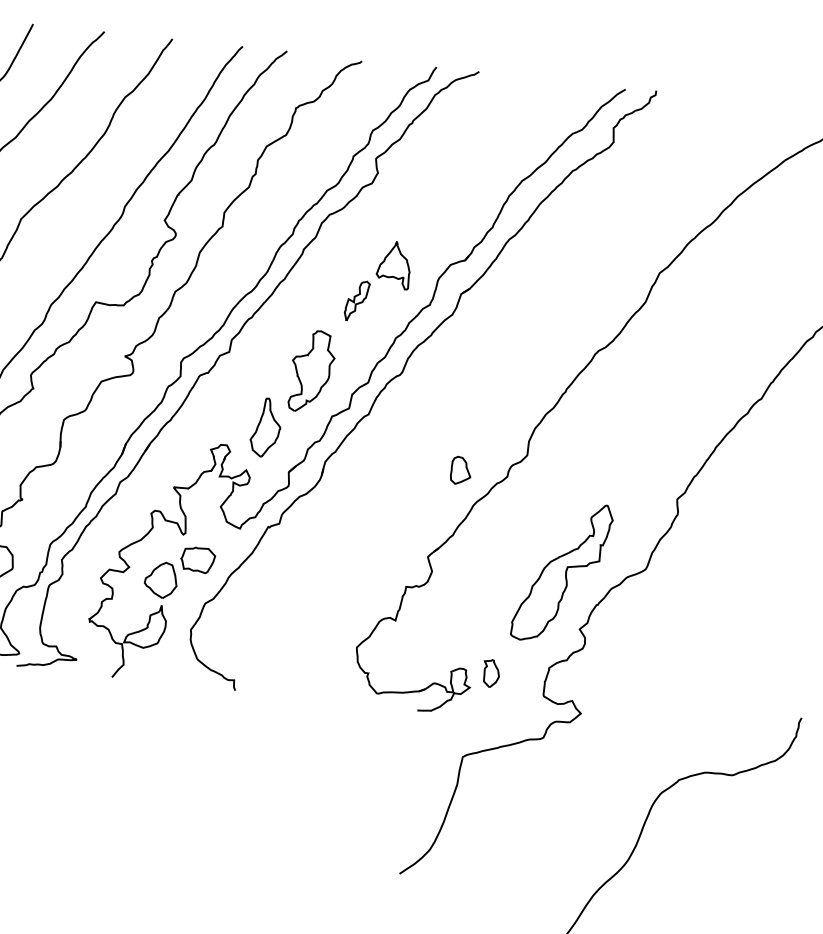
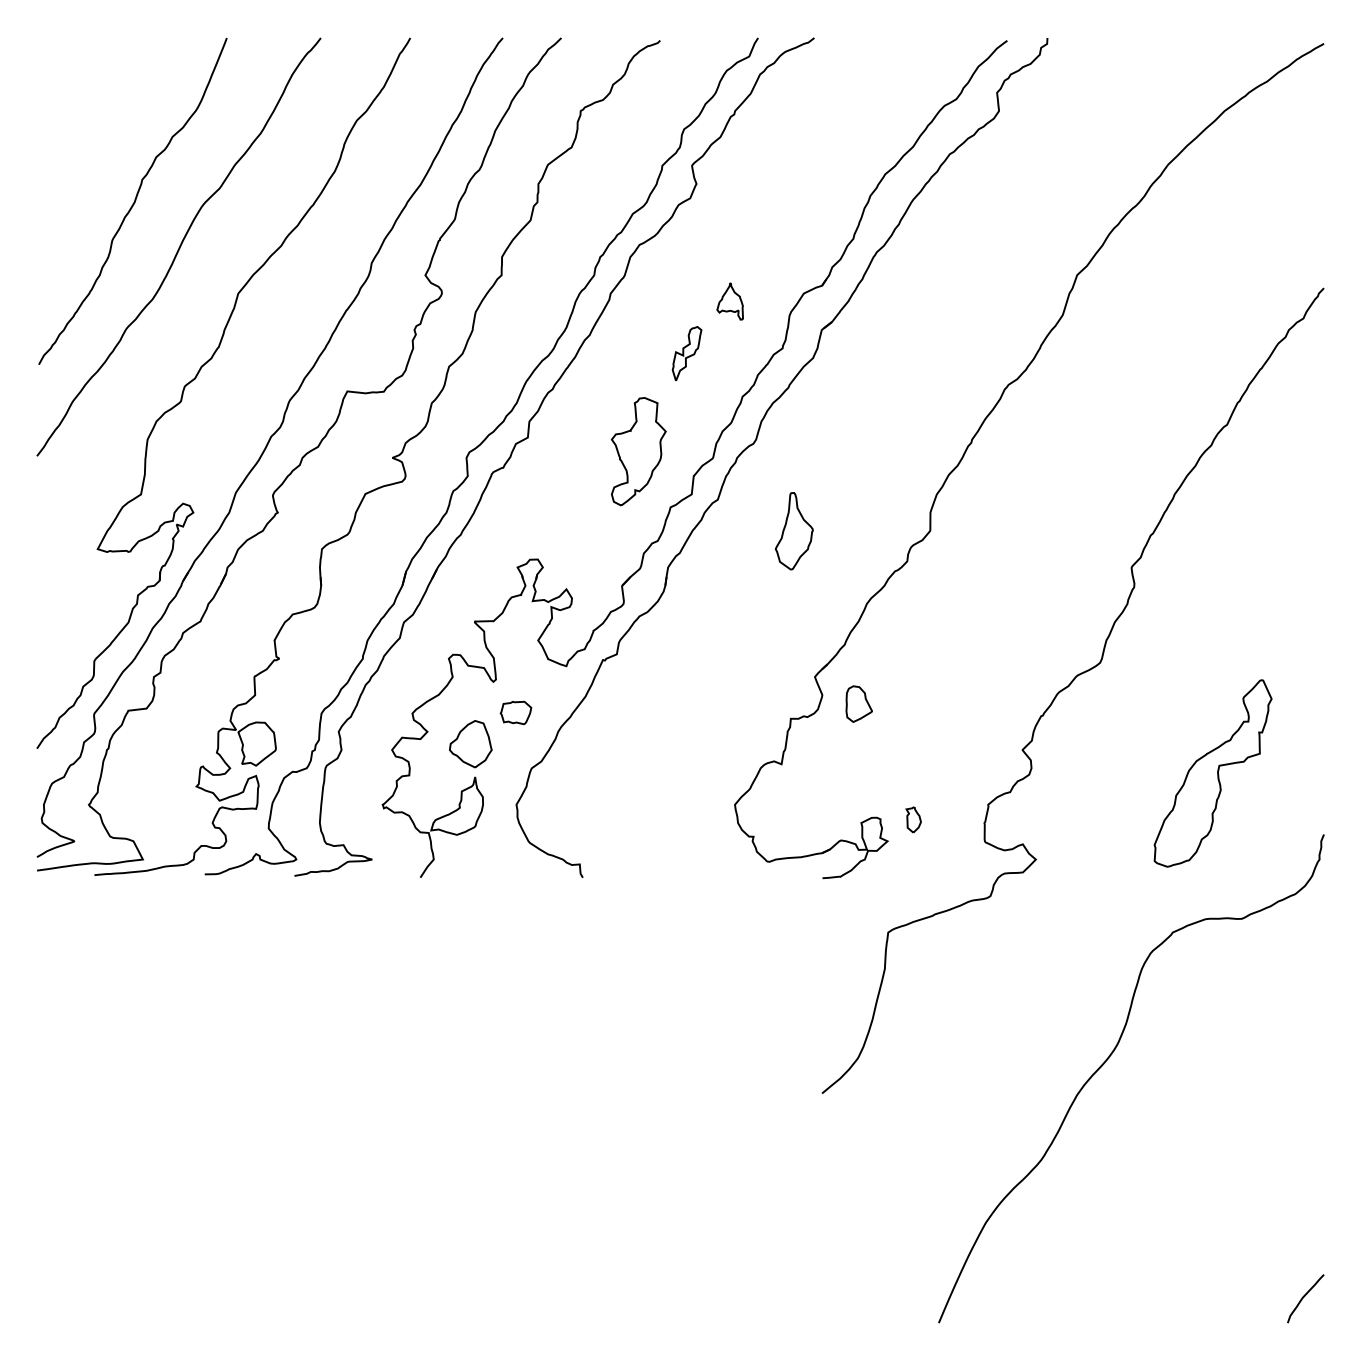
part: (393, 264) -> (729, 301), size x0.6
part: (265, 427) -> (793, 531), moved
part: (460, 470) -> (858, 703), moved
part: (197, 559) -> (515, 712), size x0.7
part: (561, 572) -> (1212, 773), moved
part: (491, 673) -> (913, 819), size x0.7

